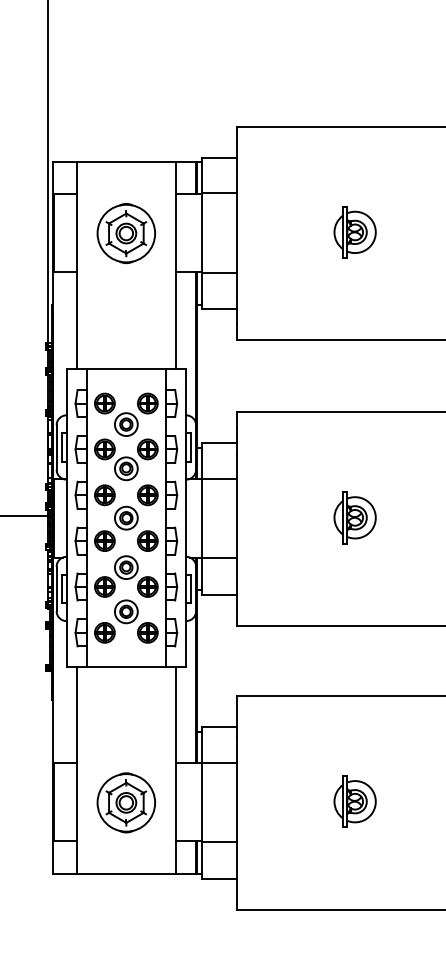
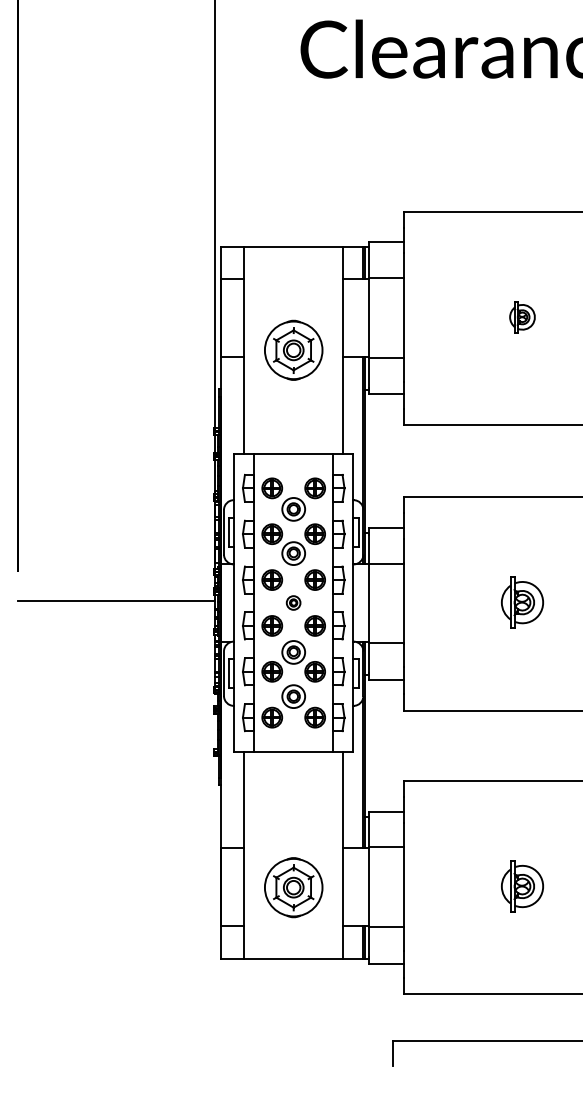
part: (126, 232) -> (293, 349), moved
part: (355, 232) -> (522, 317), size x0.6
part: (126, 517) -> (293, 602), size x0.6

